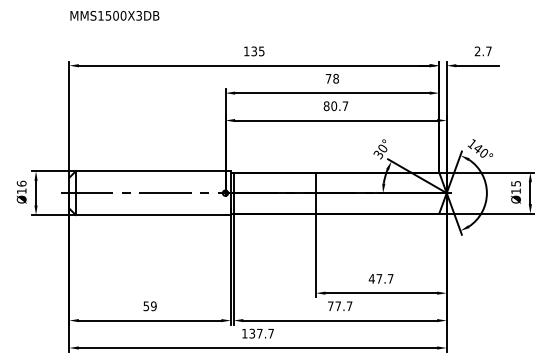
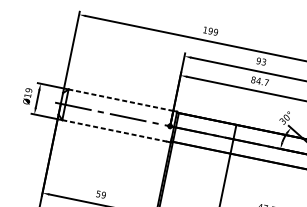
text: (257, 50) -> (213, 31), 135 -> 199
text: (331, 78) -> (260, 61), 78 -> 93
text: (334, 106) -> (258, 81), 80.7 -> 84.7
line: (150, 171) -> (120, 100), solid -> dashed
text: (21, 183) -> (28, 90), Ø16 -> Ø19
line: (150, 215) -> (114, 131), solid -> dashed

